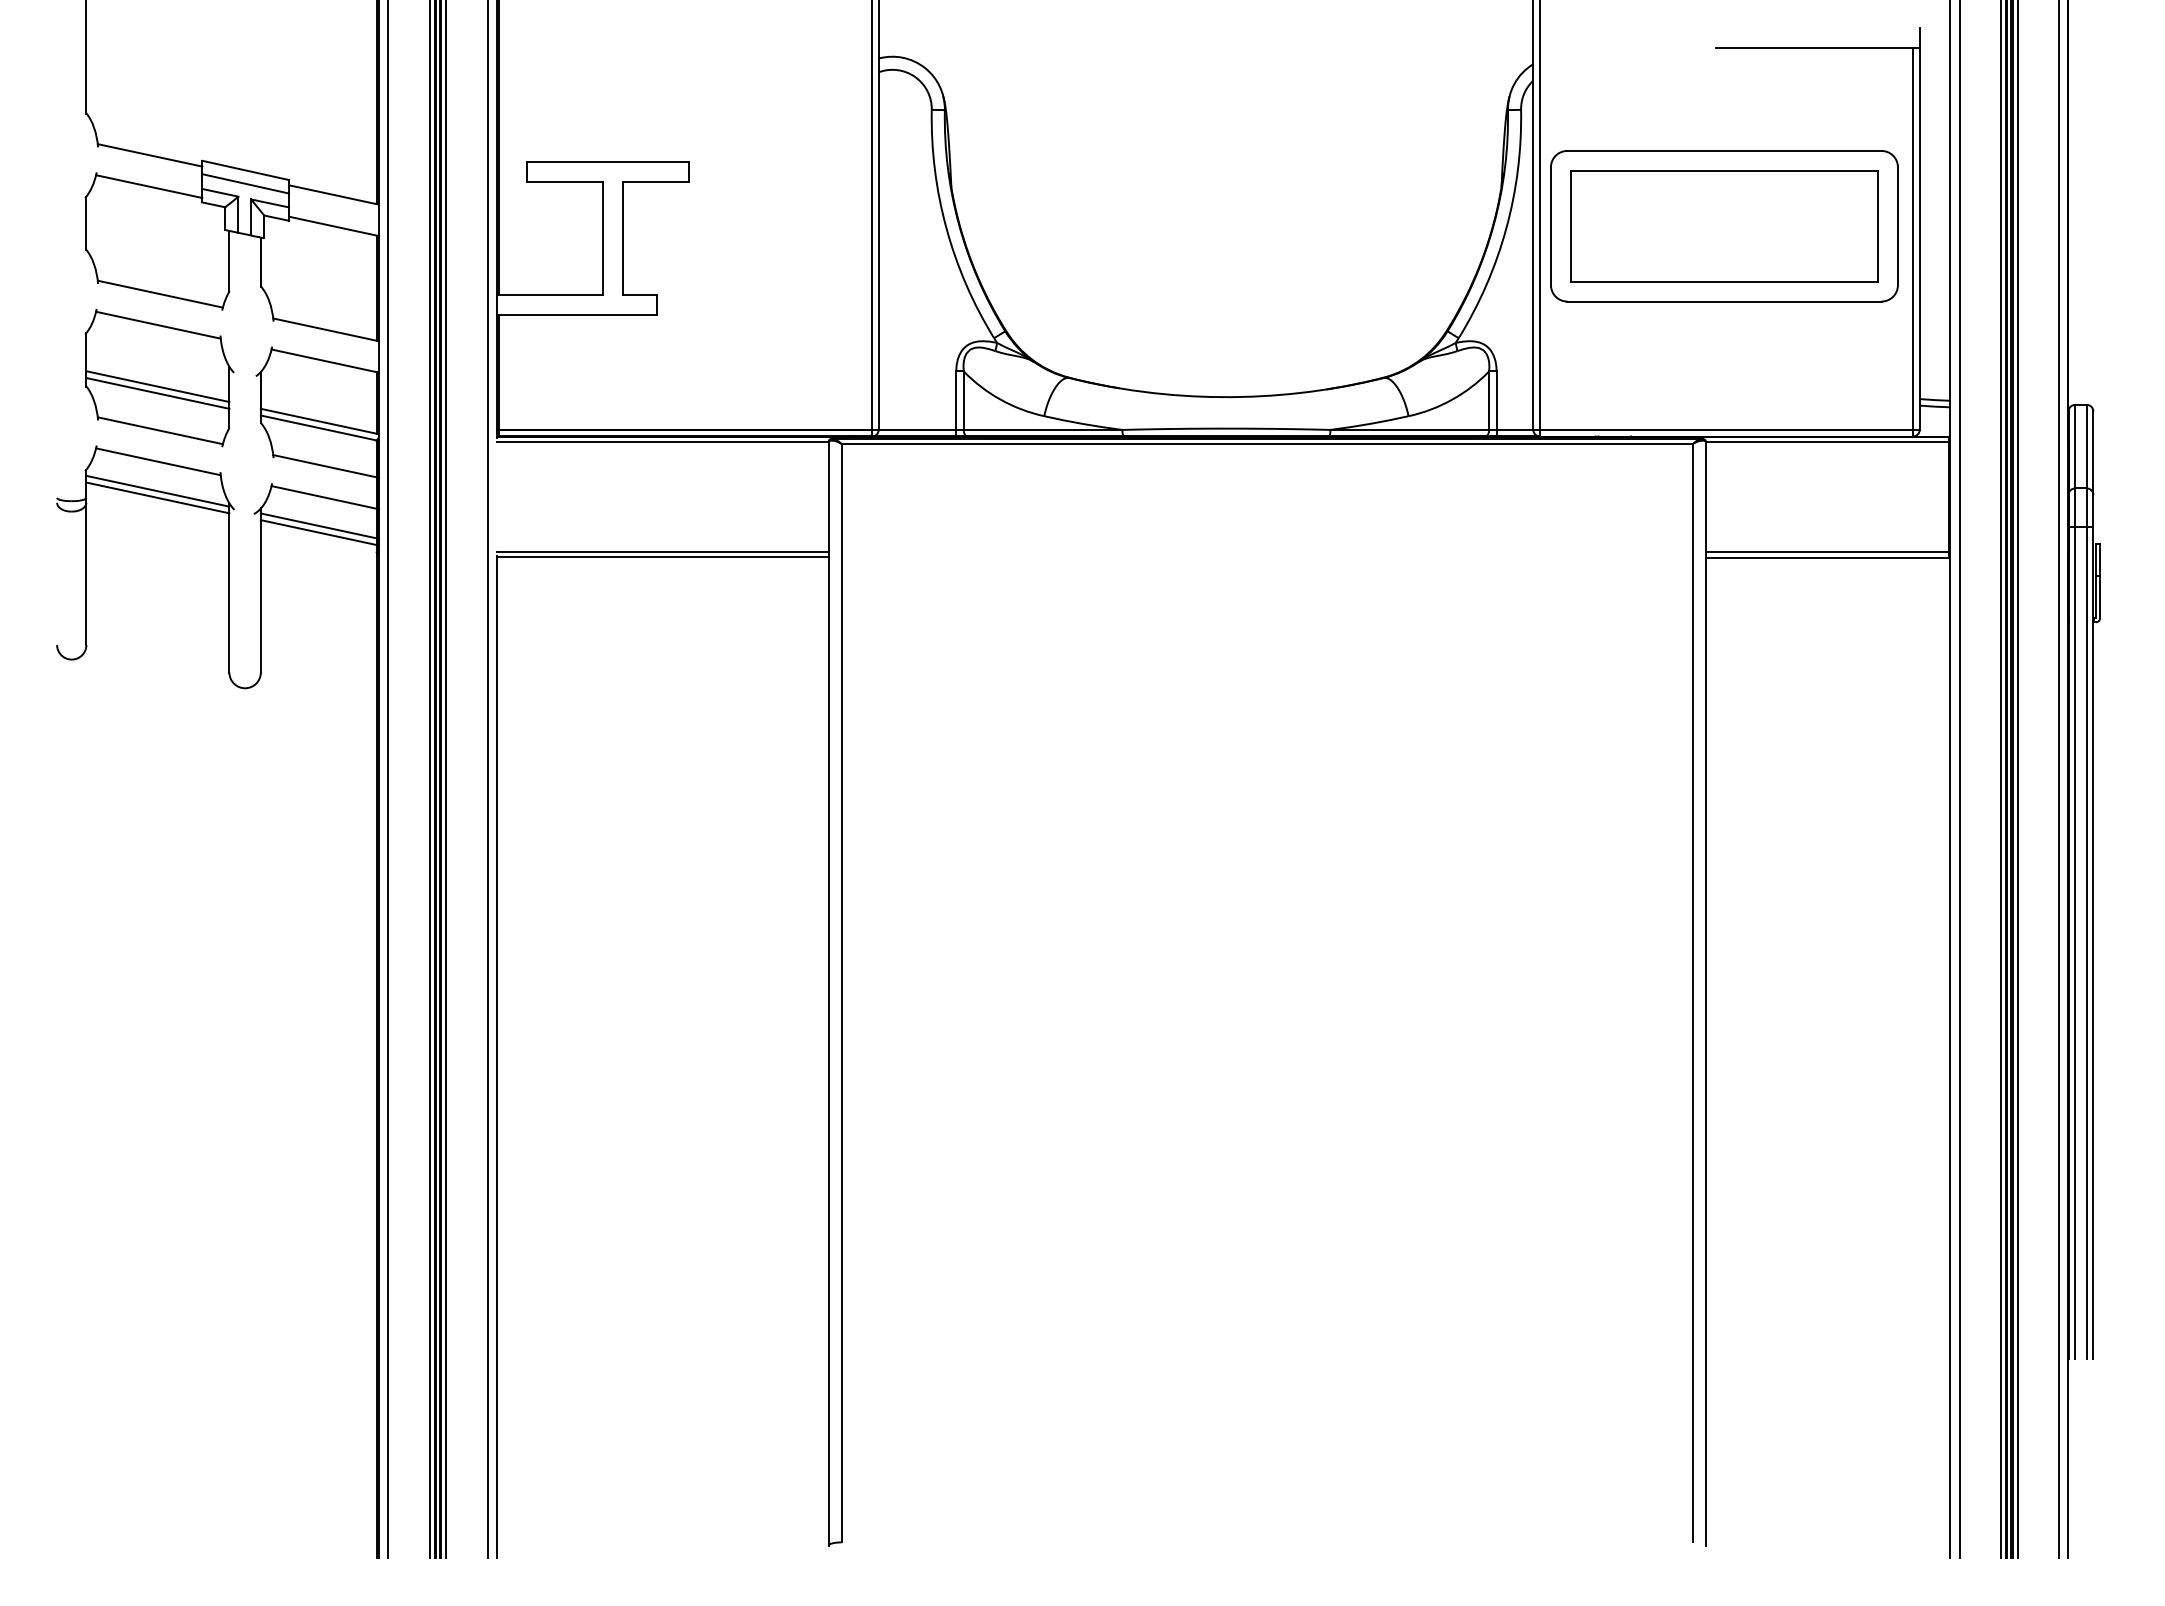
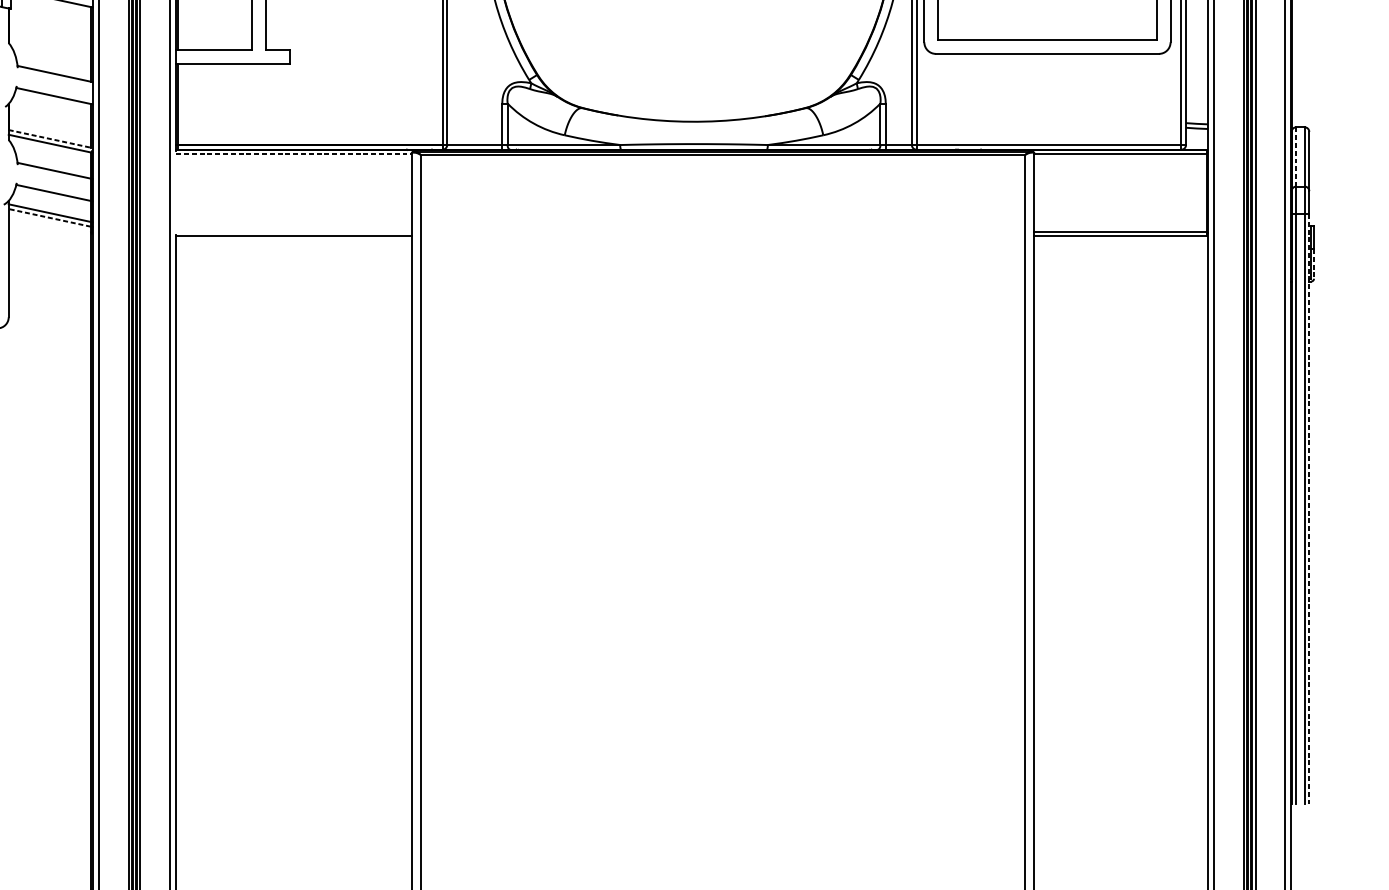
line: (320, 421) -> (51, 139), solid -> dashed
line: (662, 442) -> (293, 153), solid -> dashed
line: (2075, 446) -> (1296, 156), solid -> dashed
line: (318, 532) -> (49, 217), solid -> dashed
line: (662, 552) -> (293, 232), removed
line: (2100, 597) -> (1314, 263), solid -> dashed
line: (2093, 943) -> (1309, 509), solid -> dashed

